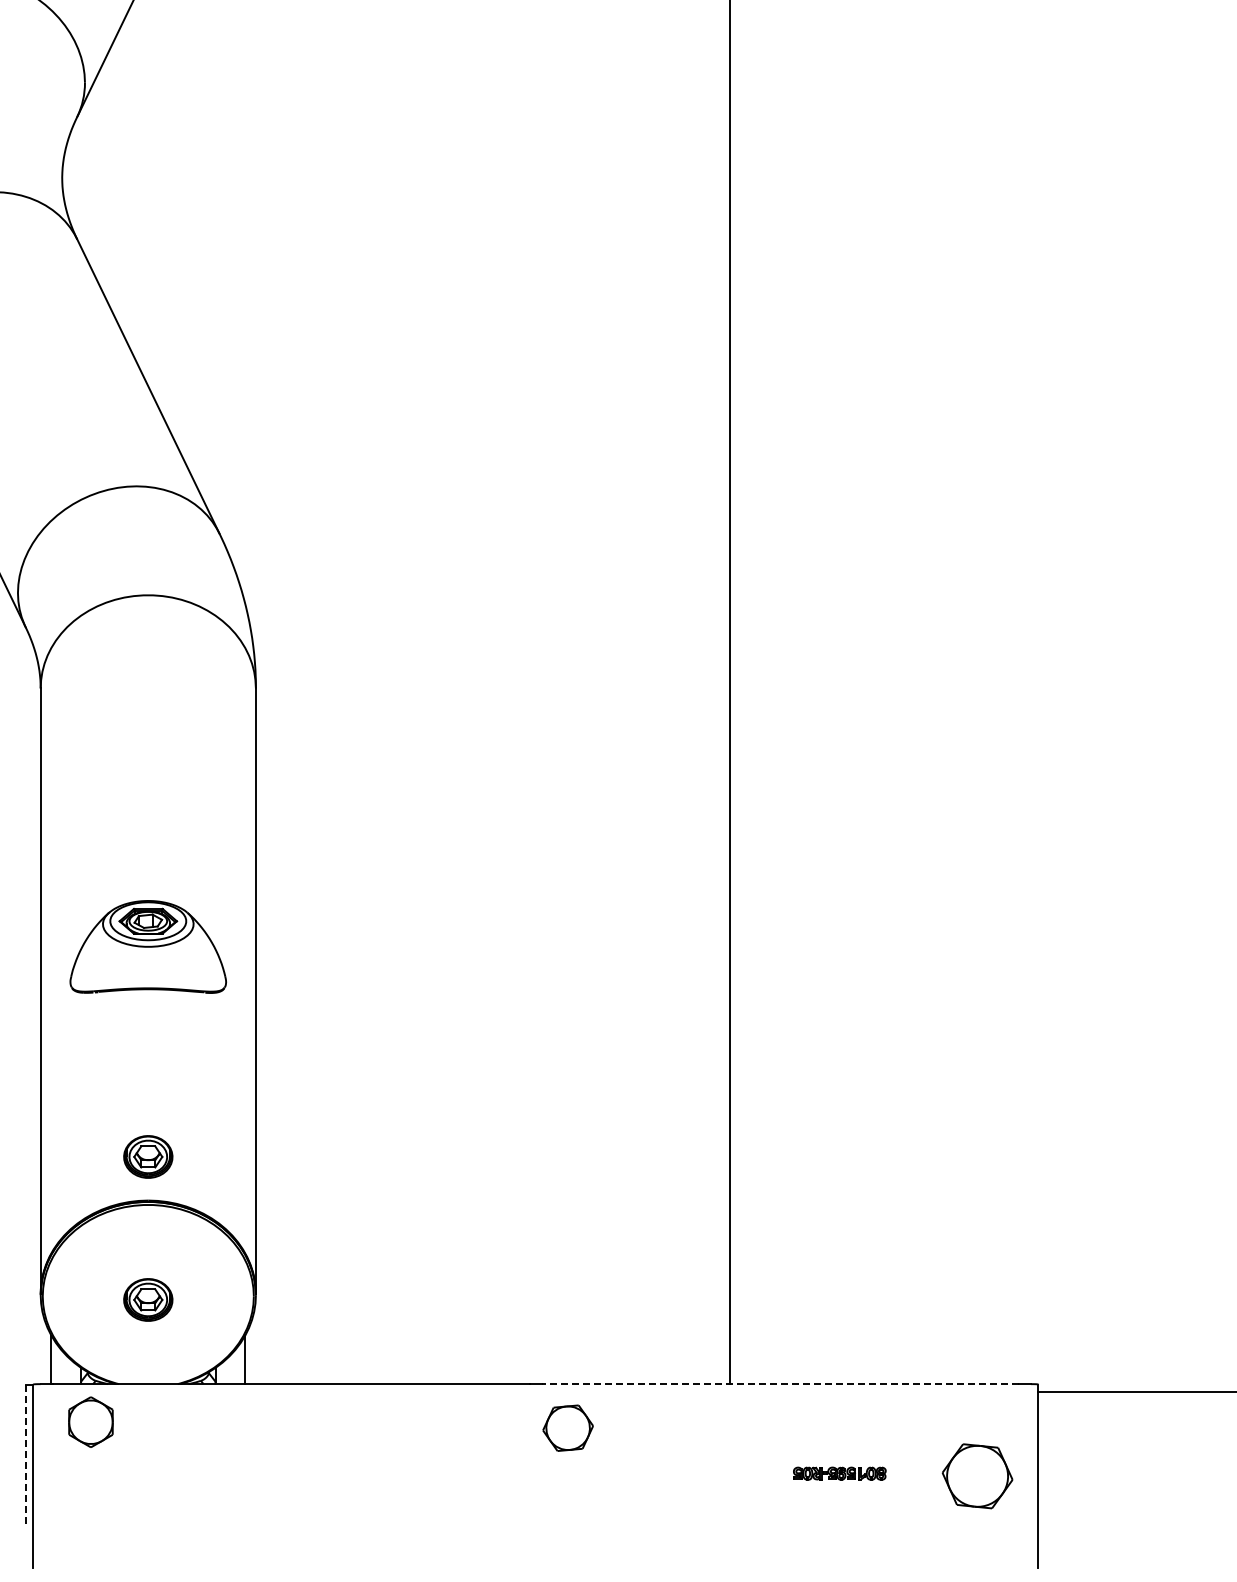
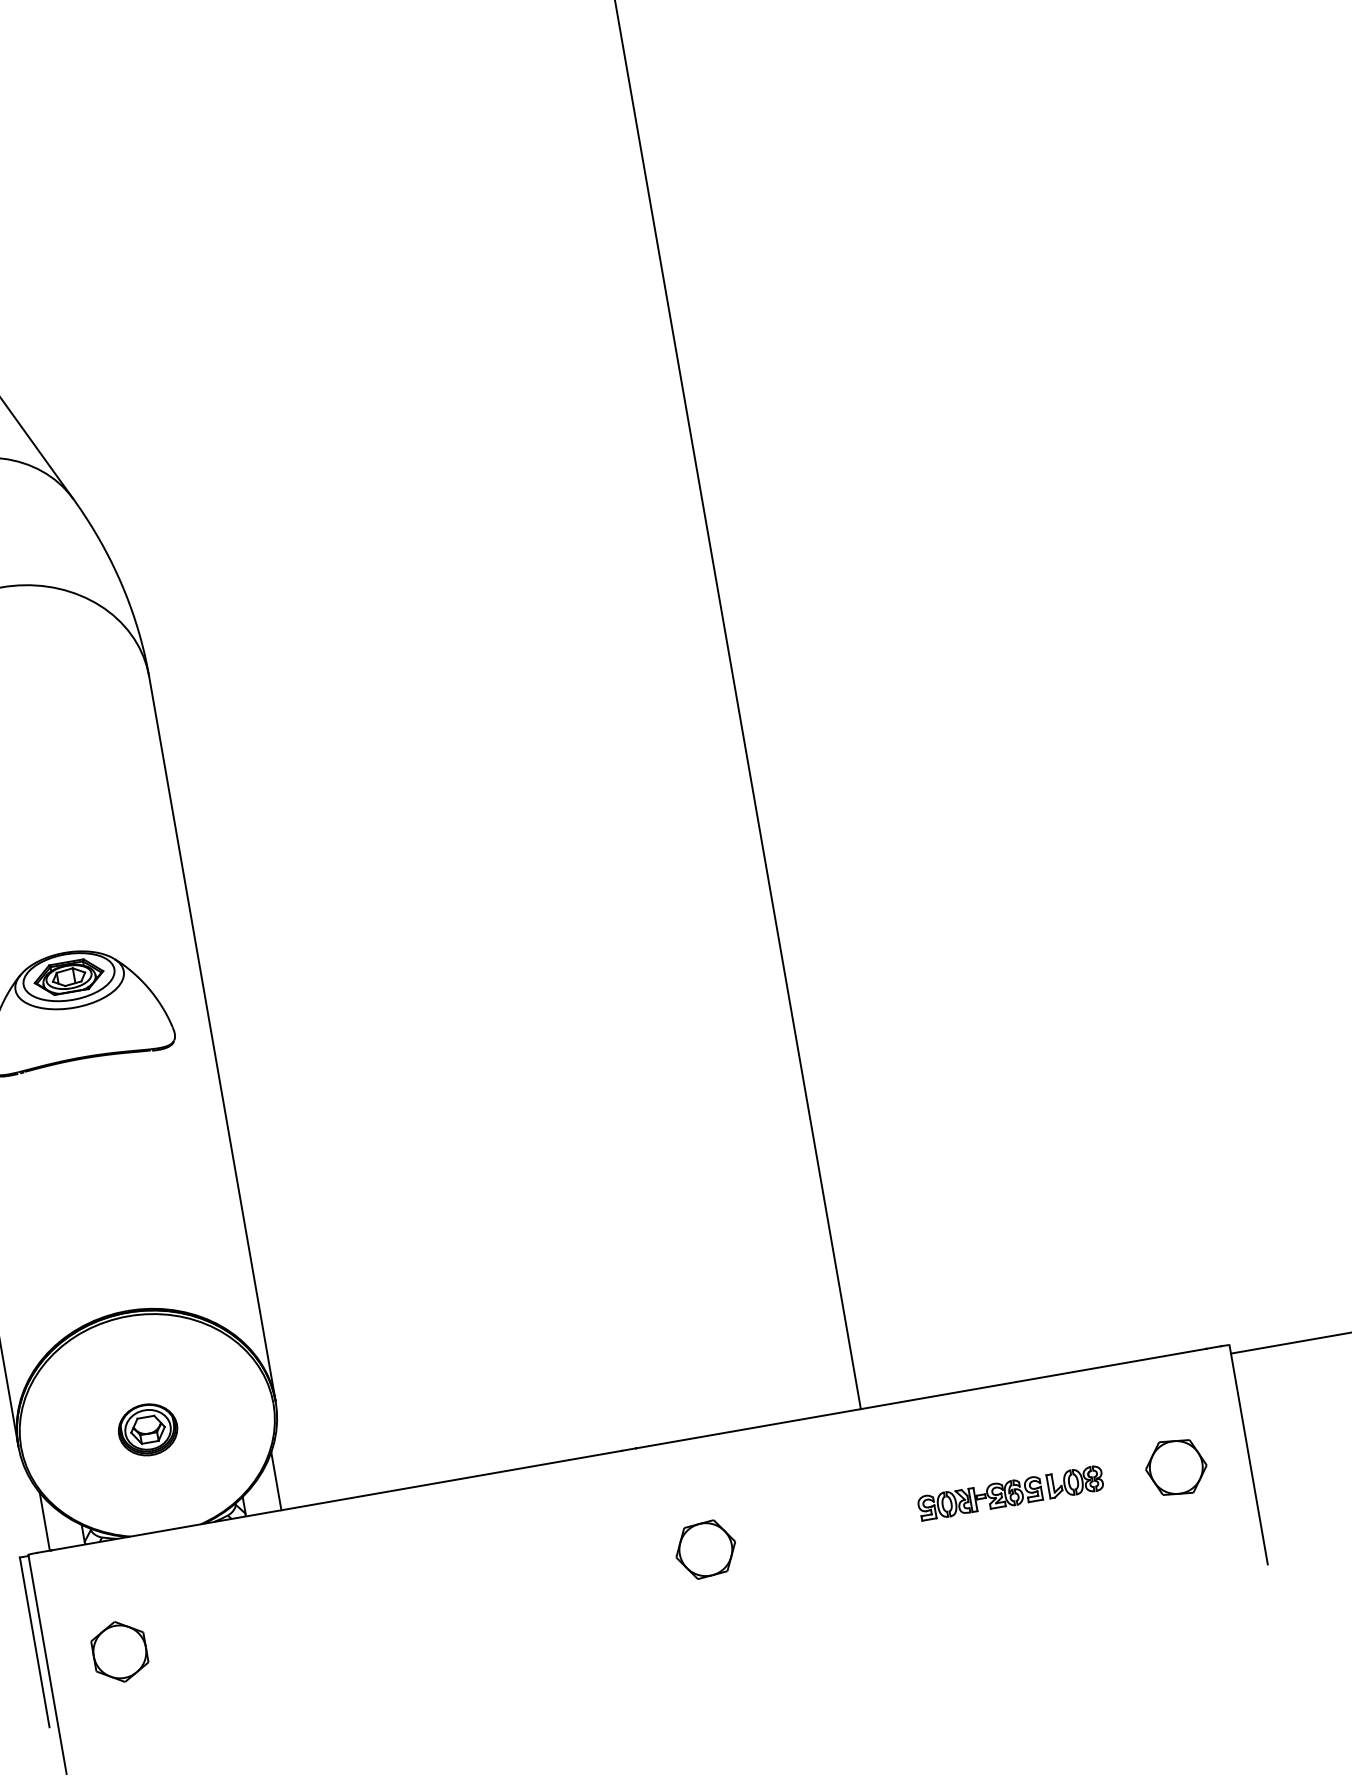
part: (148, 1156) -> (118, 1258), removed
line: (779, 1384) -> (920, 1399), dashed -> solid
part: (90, 1421) -> (119, 1651), moved
part: (567, 1427) -> (704, 1548), moved
line: (26, 1456) -> (35, 1642), dashed -> solid
part: (839, 1473) -> (1010, 1493), size x1.67
part: (977, 1475) -> (1175, 1466), size x0.71

